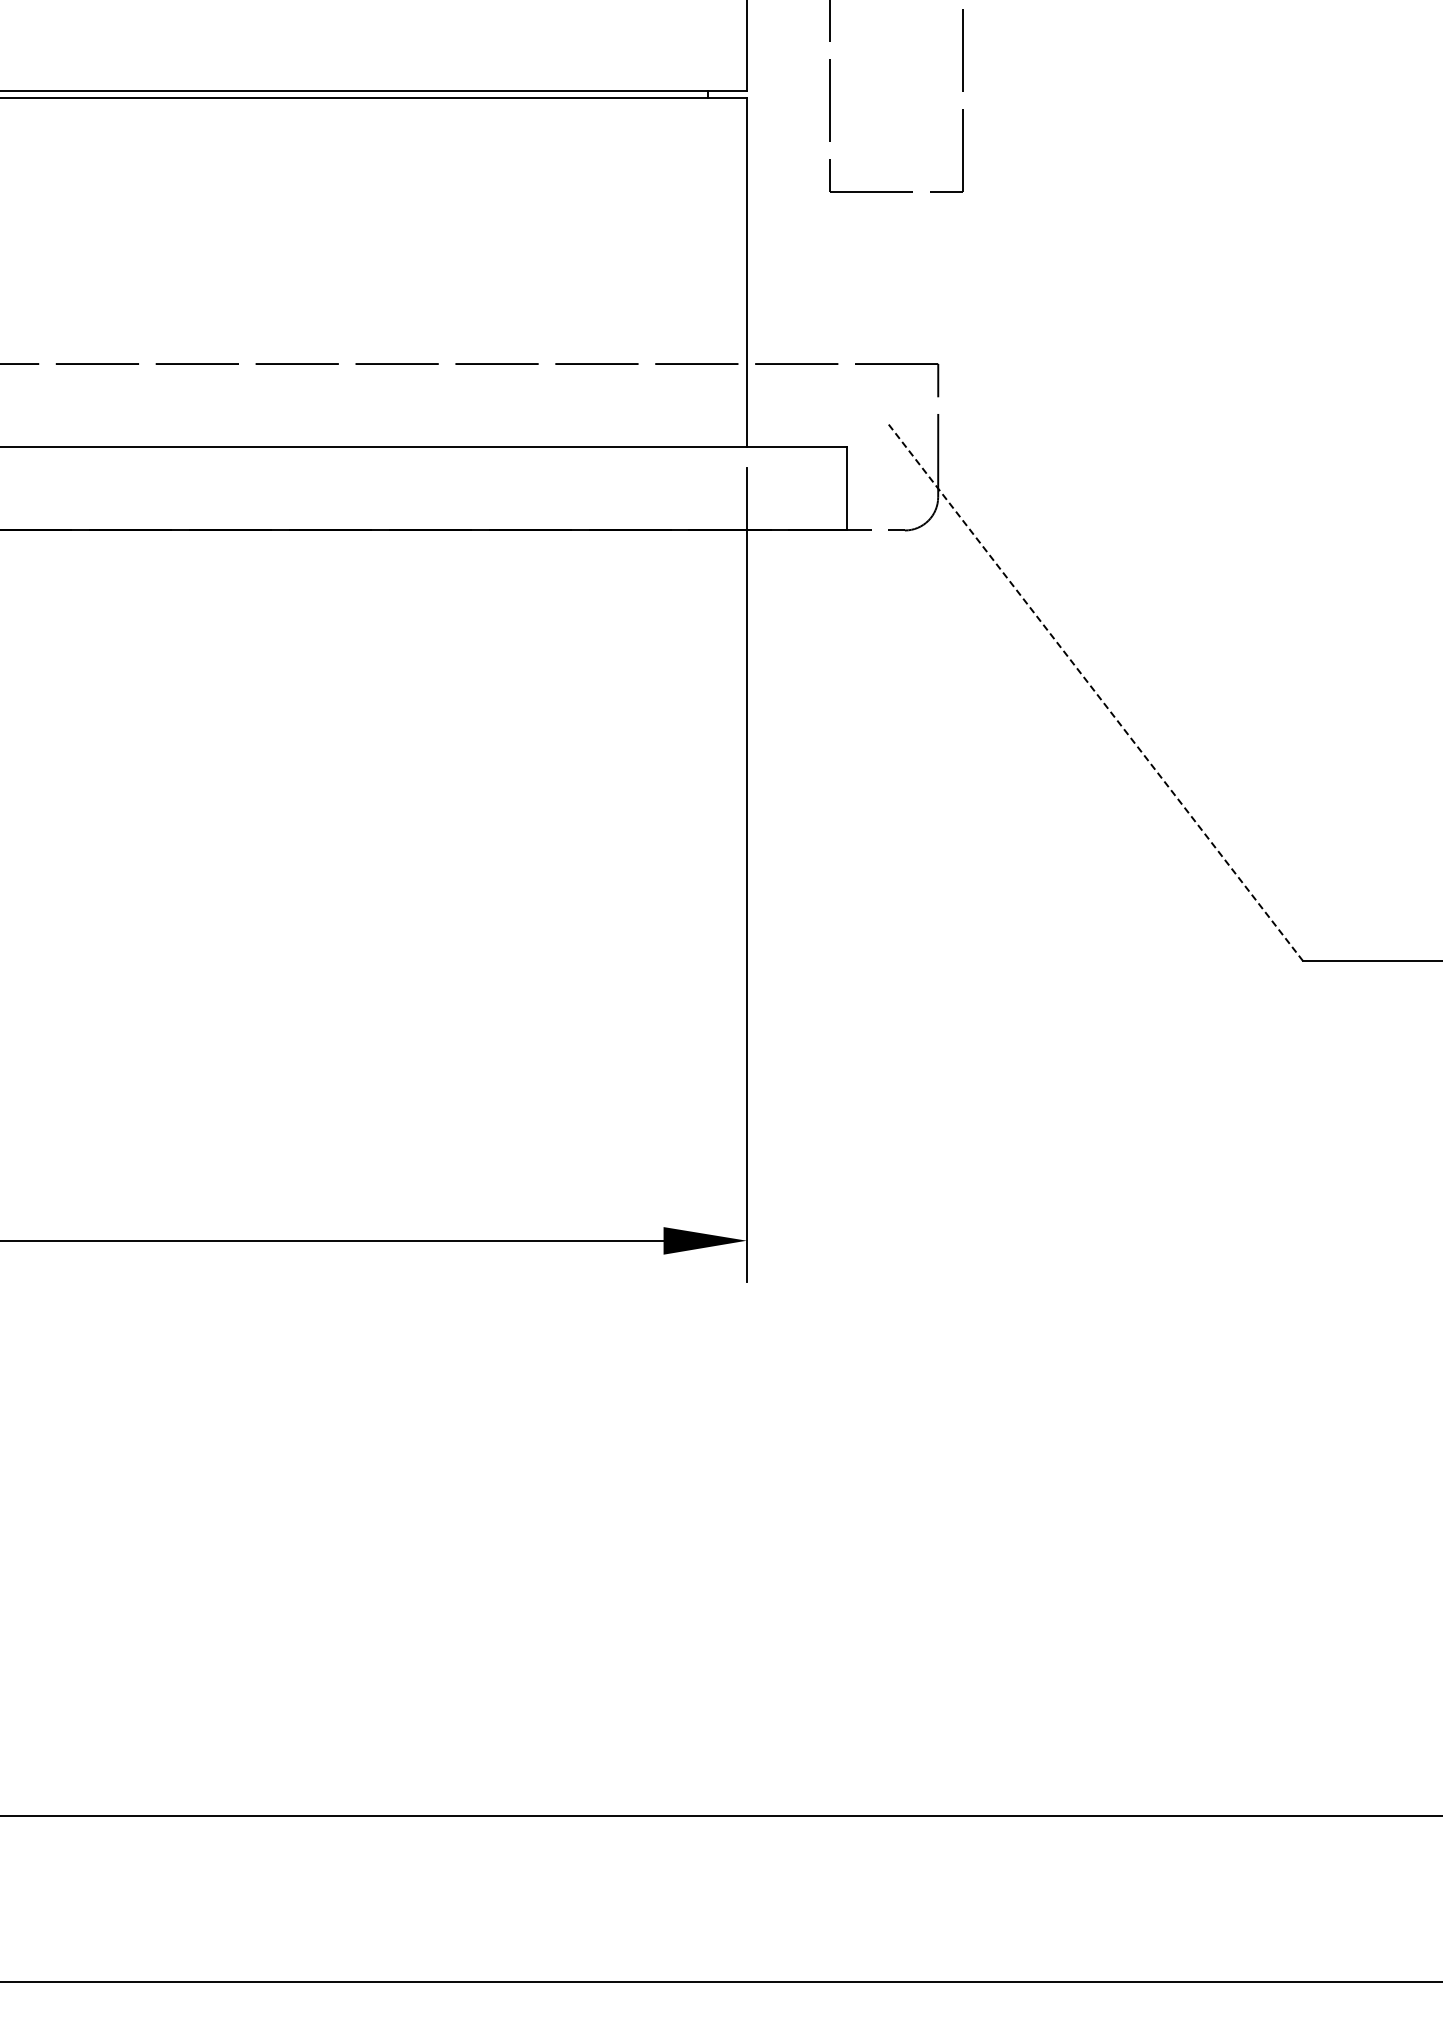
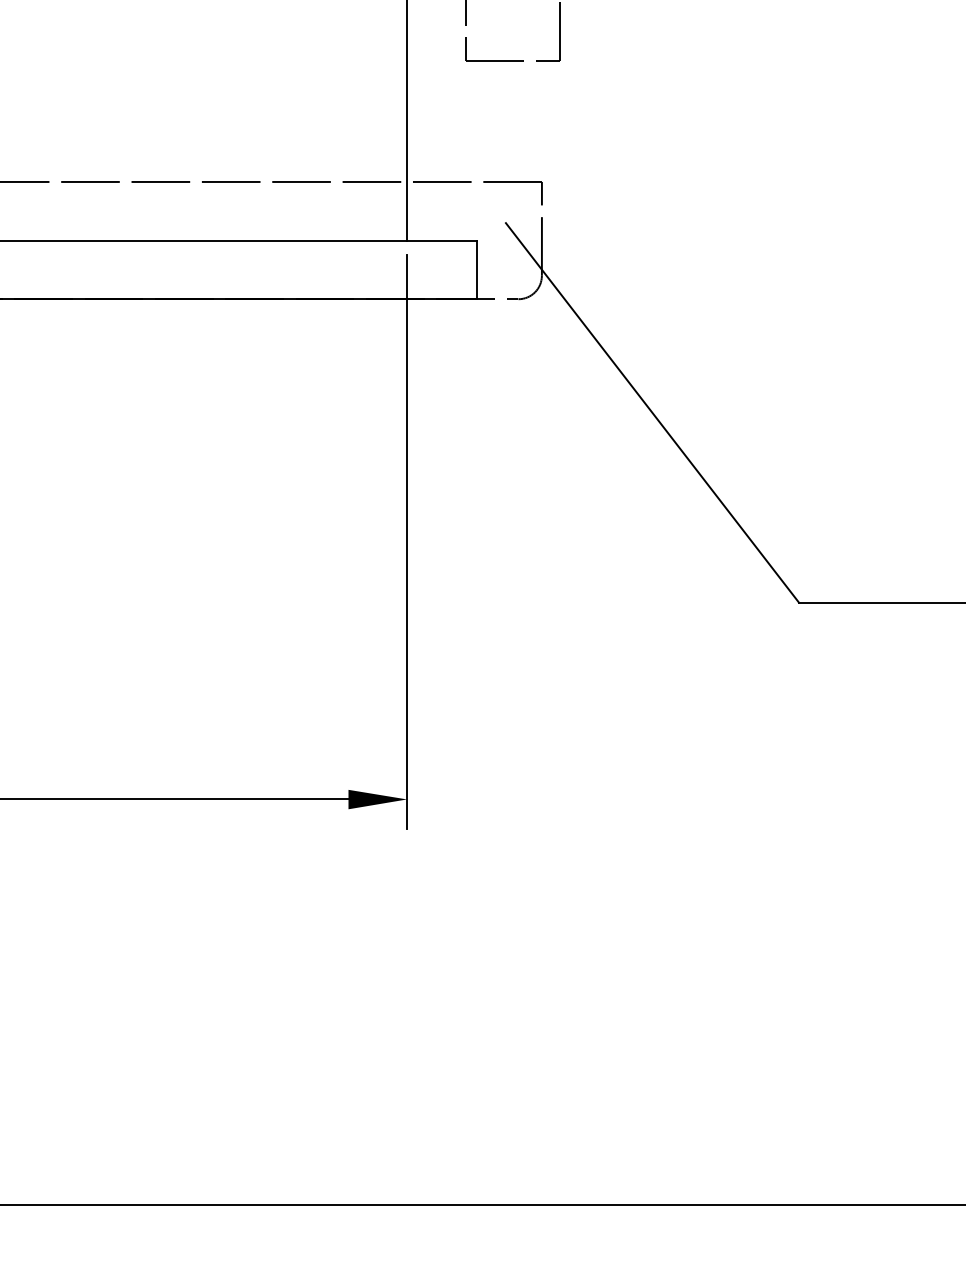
line: (1094, 691) -> (651, 412), dashed -> solid

